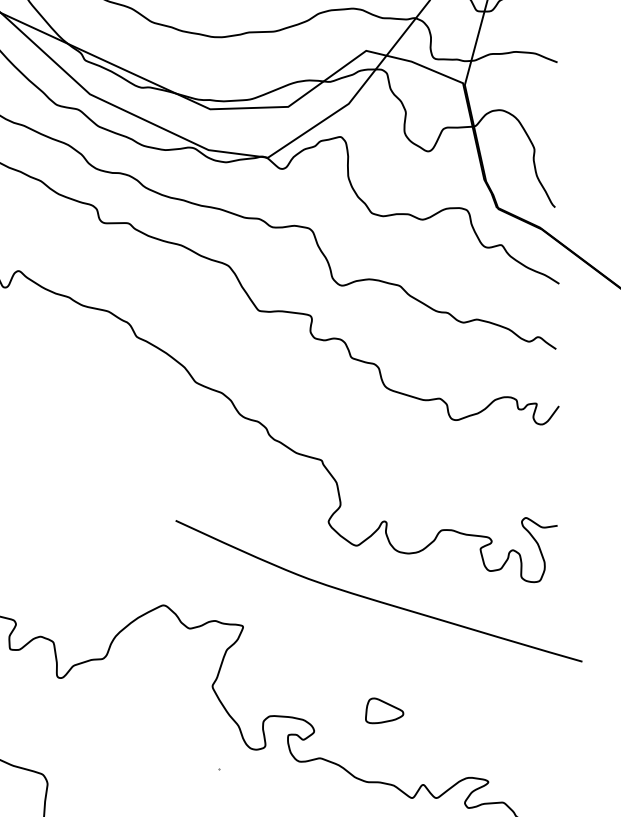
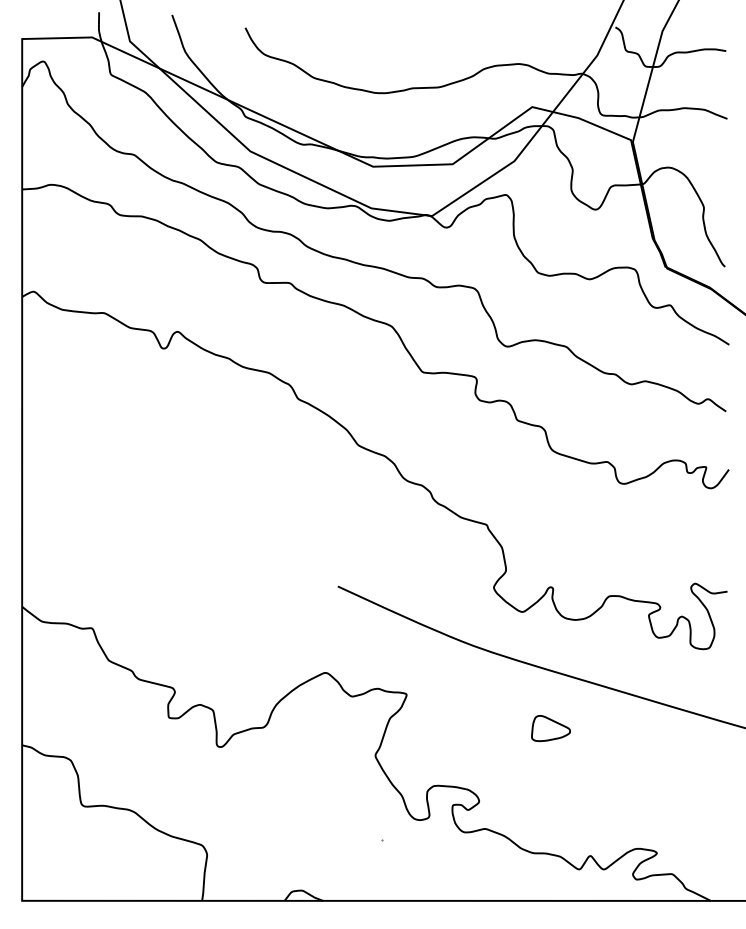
part: (384, 710) -> (550, 728), moved

